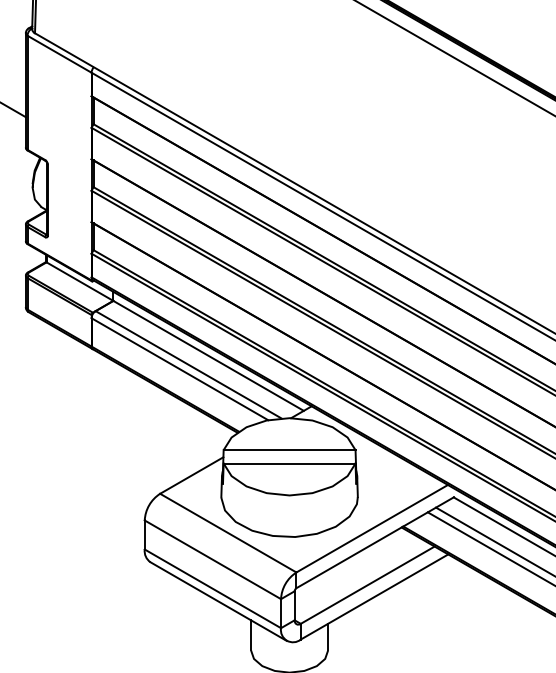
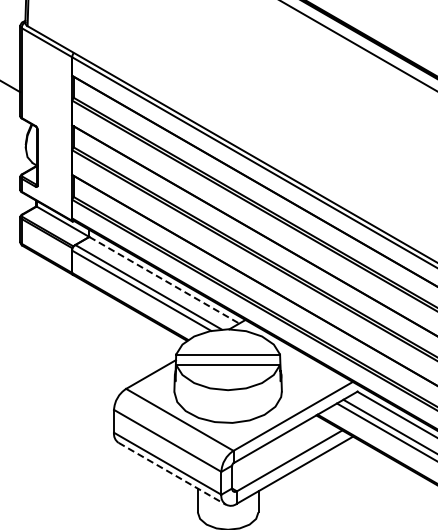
line: (208, 356) -> (164, 280), solid -> dashed
line: (218, 601) -> (172, 473), solid -> dashed

